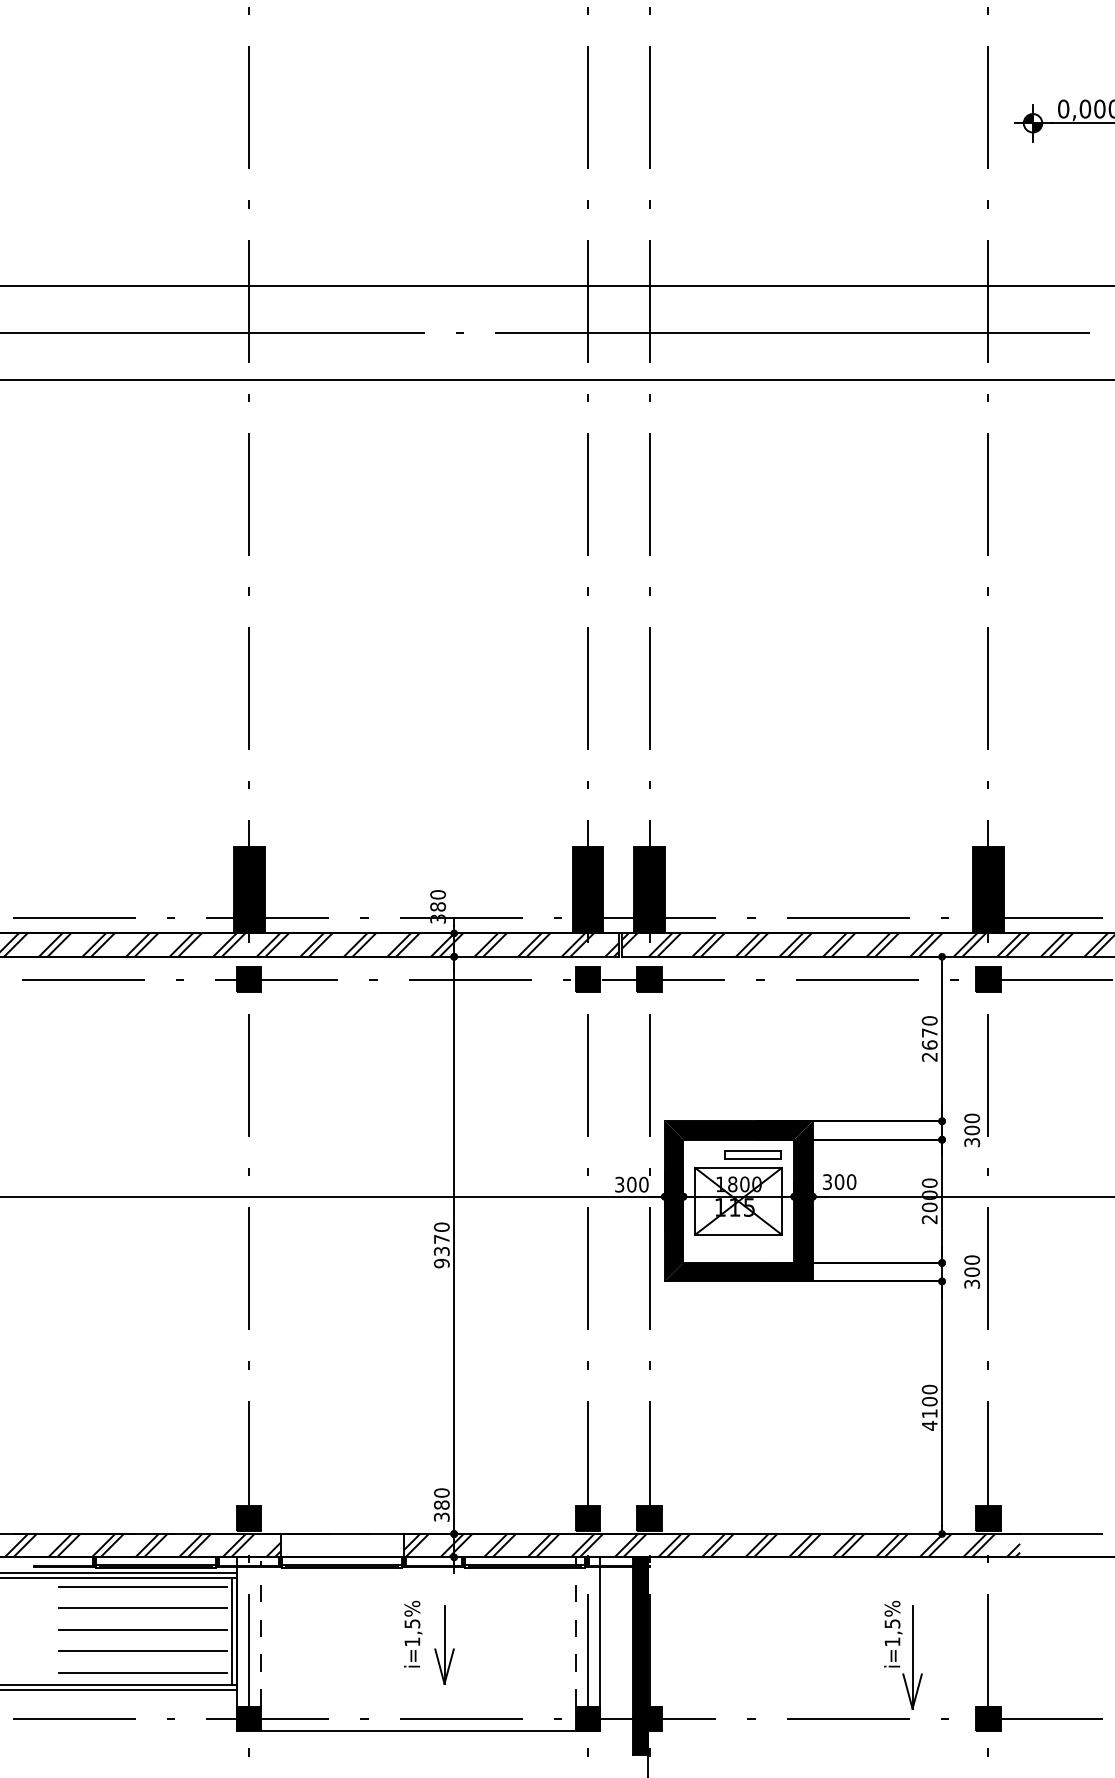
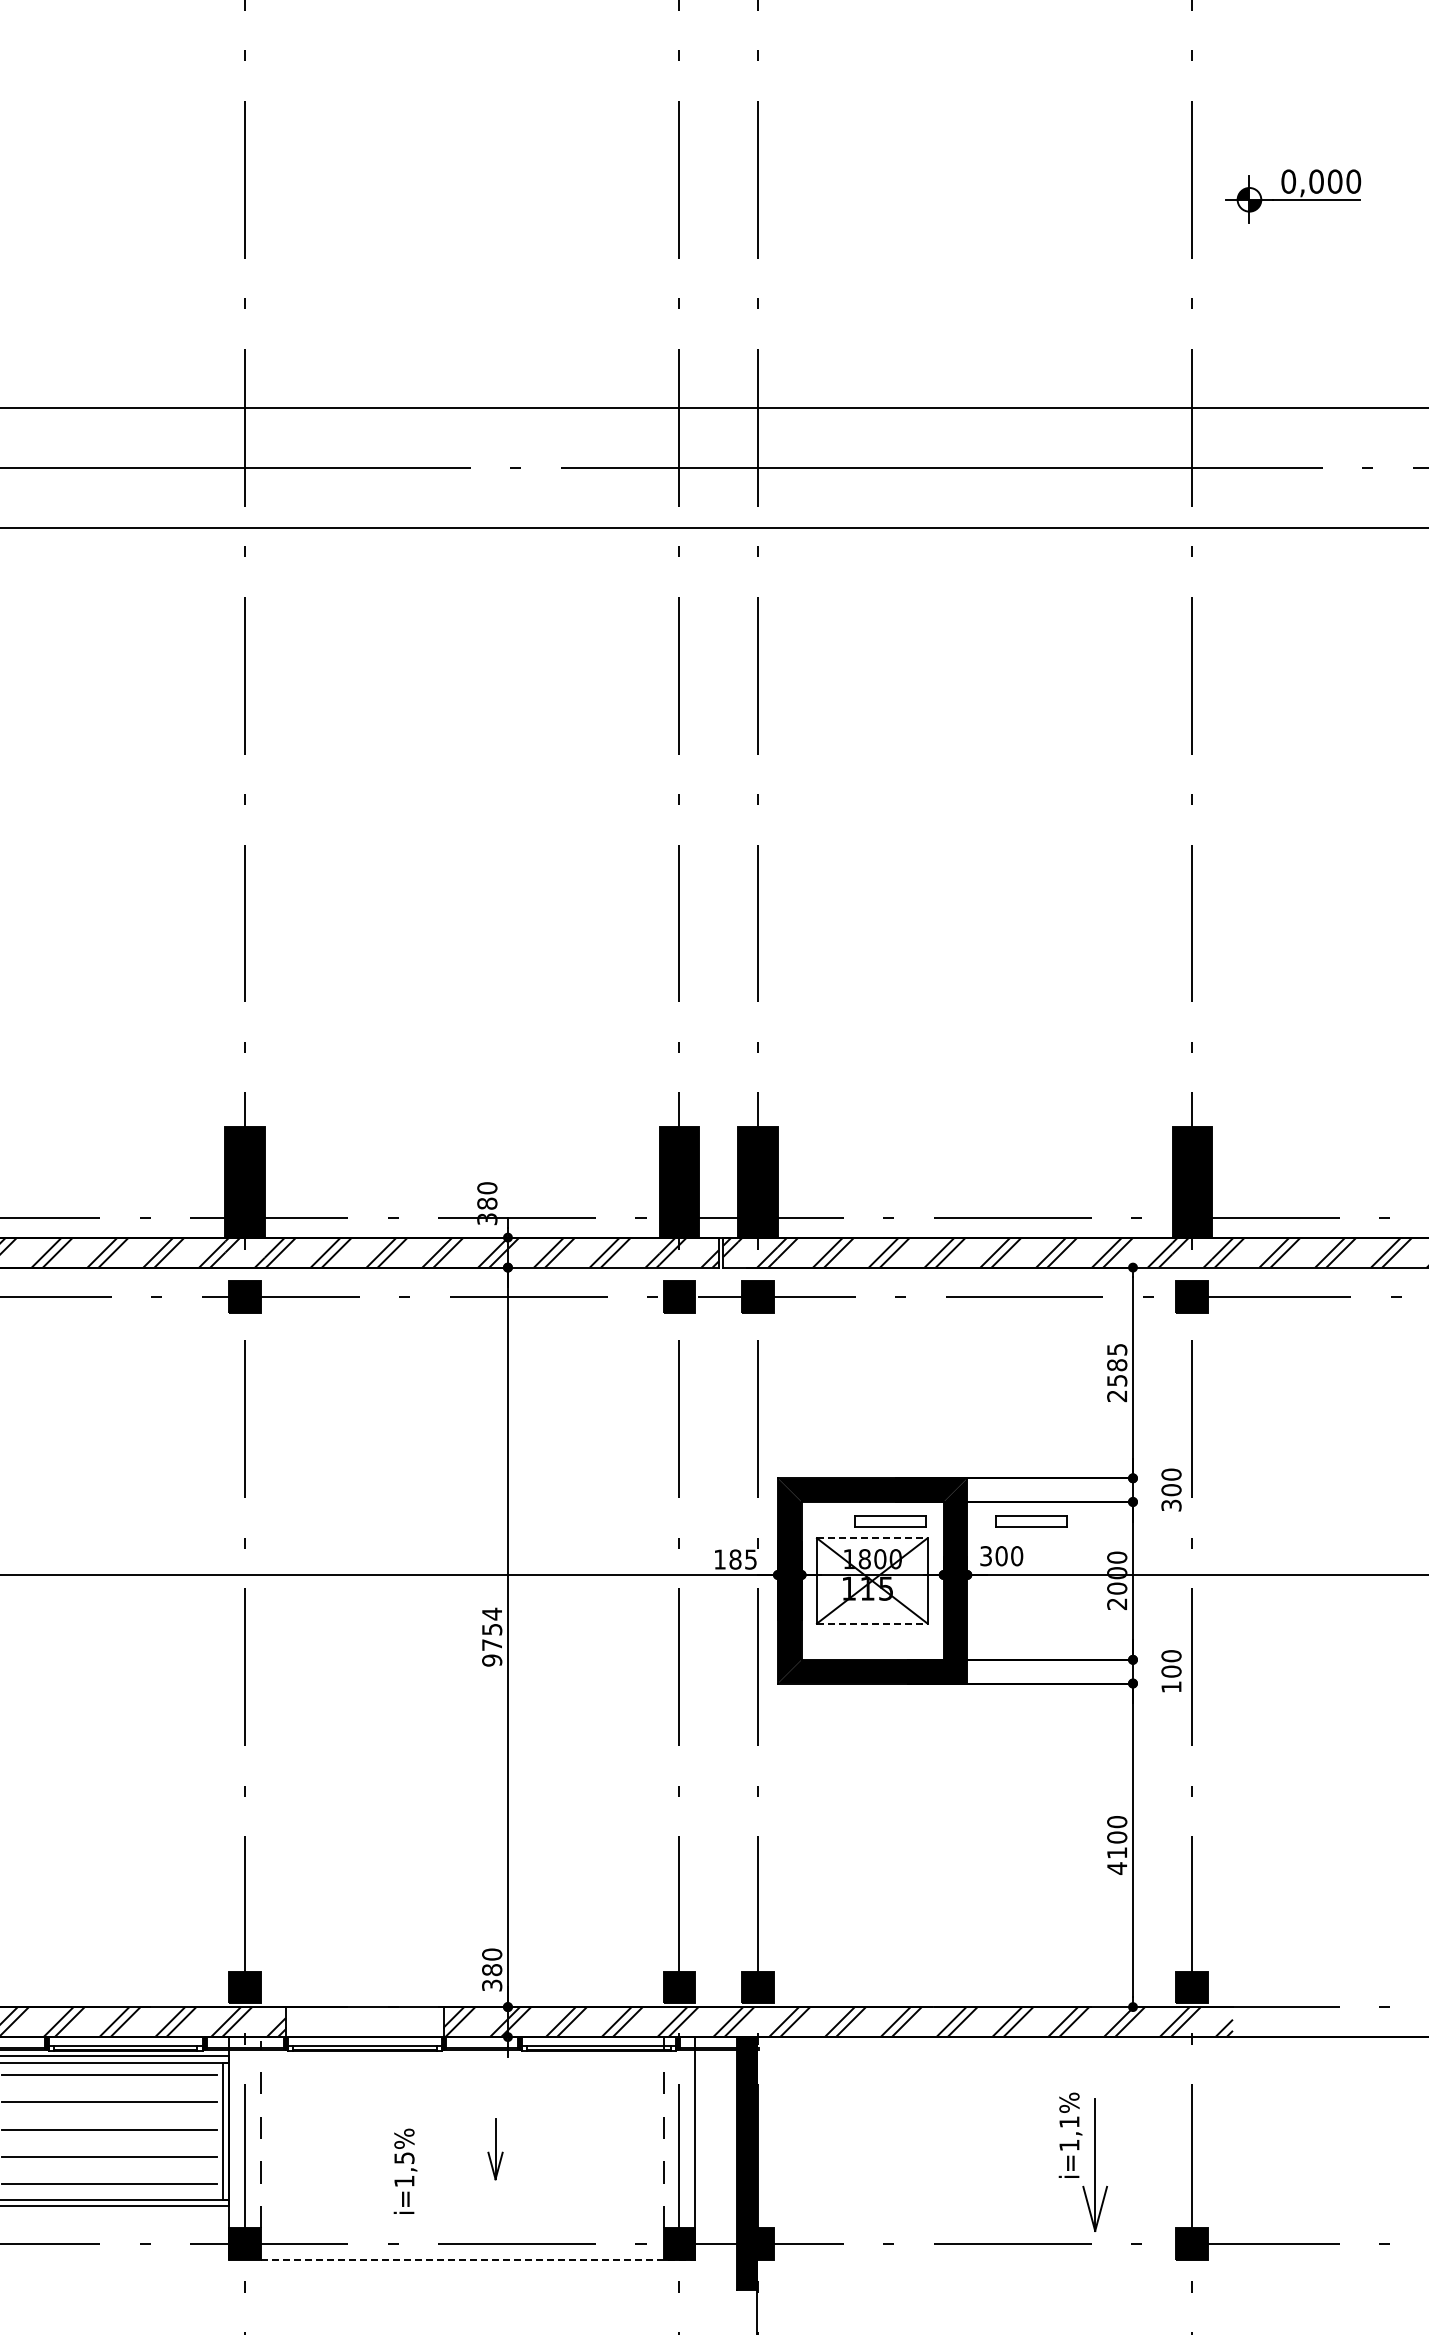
text: (930, 1032) -> (1117, 1364), 2670 -> 2585
part: (862, 1154) -> (1031, 1521), added
line: (738, 1168) -> (872, 1538), solid -> dashed
text: (631, 1184) -> (735, 1559), 300 -> 185
line: (738, 1234) -> (872, 1623), solid -> dashed
text: (442, 1238) -> (492, 1628), 9370 -> 9754
text: (972, 1283) -> (1171, 1686), 300 -> 100
text: (892, 1623) -> (1069, 2121), i=1,5% -> i=1,1%
text: (413, 1633) -> (405, 2170), moved
part: (444, 1645) -> (495, 2149), size x0.6
line: (431, 1731) -> (478, 2259), solid -> dashed

